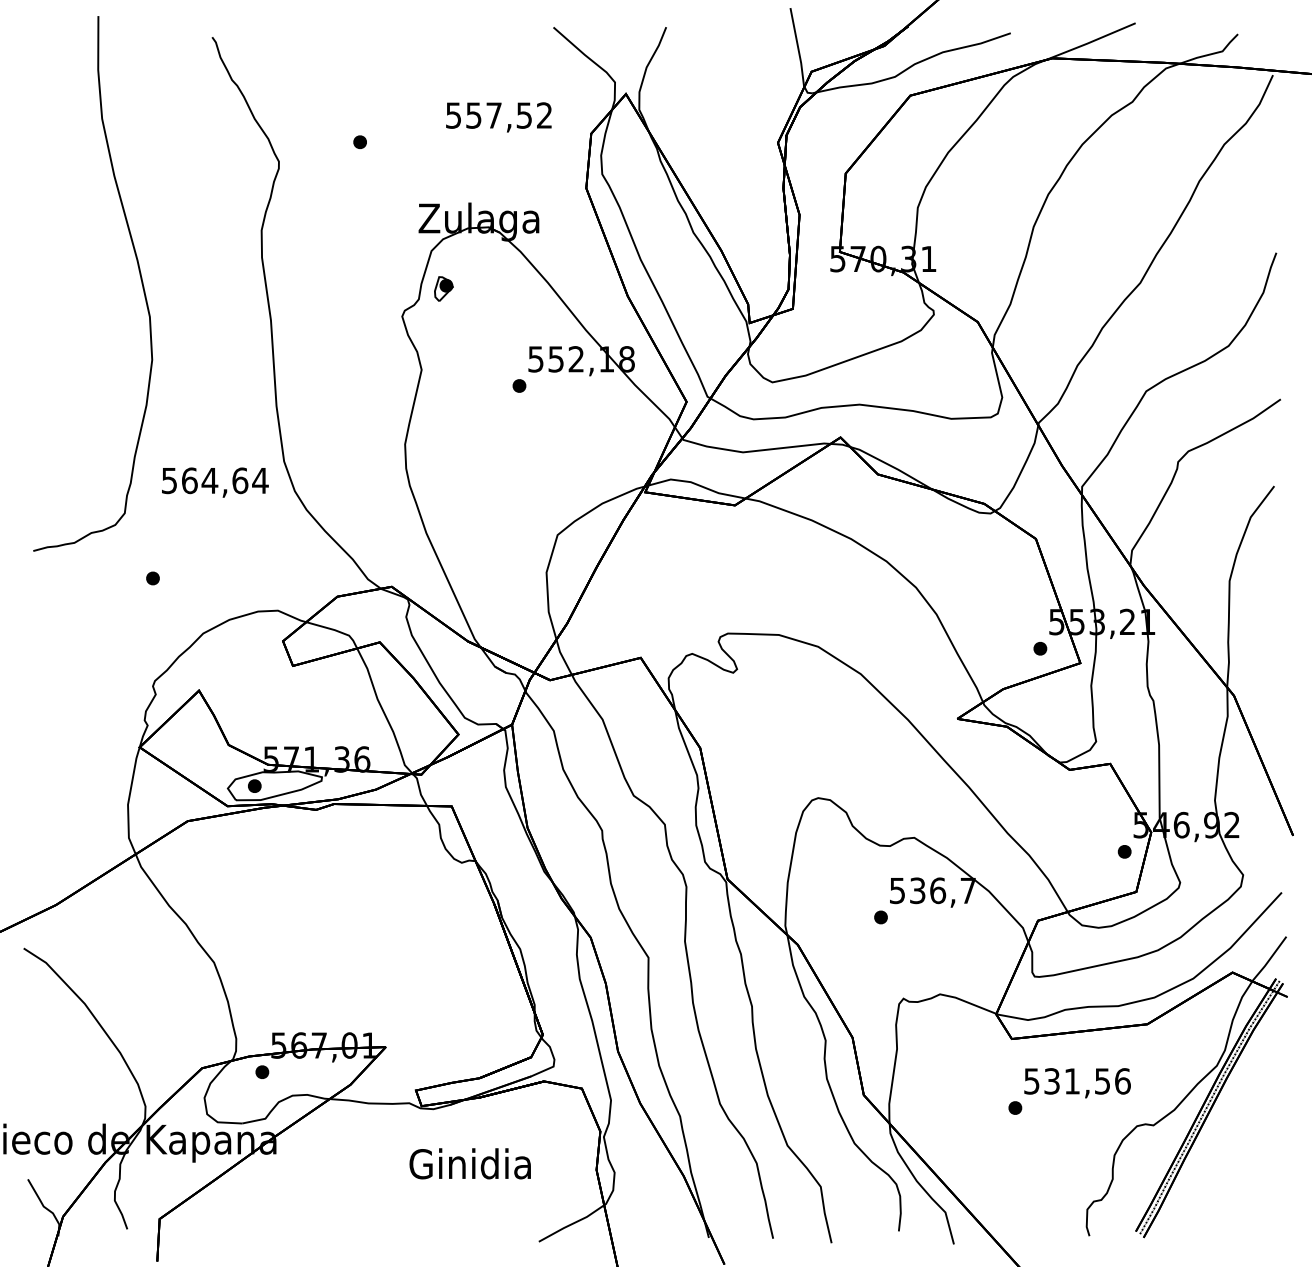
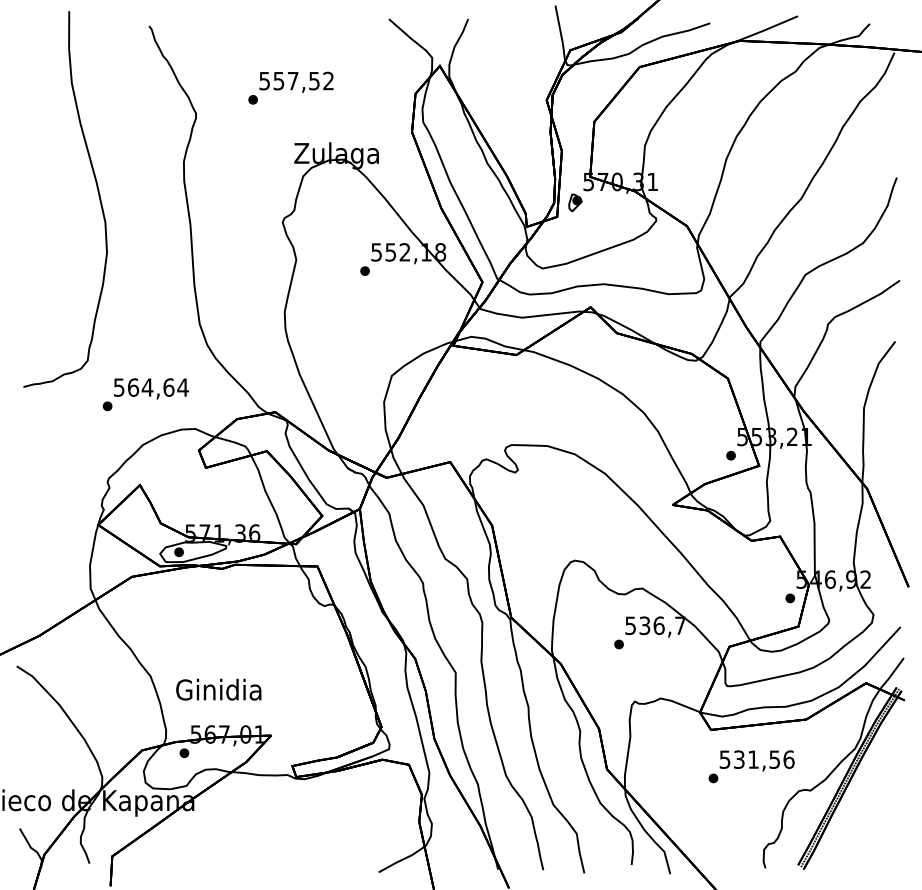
text: (498, 117) -> (296, 82), moved
part: (443, 288) -> (575, 202), moved
text: (215, 482) -> (151, 388), moved
text: (469, 1163) -> (218, 689), moved

